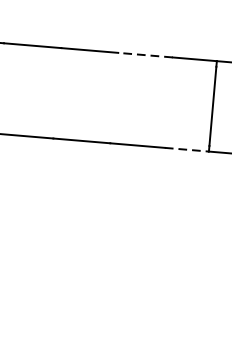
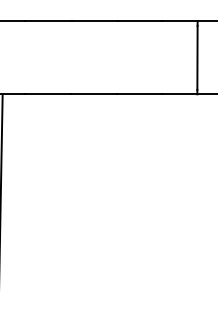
line: (145, 55) -> (139, 21), dashed -> solid
line: (186, 149) -> (179, 94), dashed -> solid

